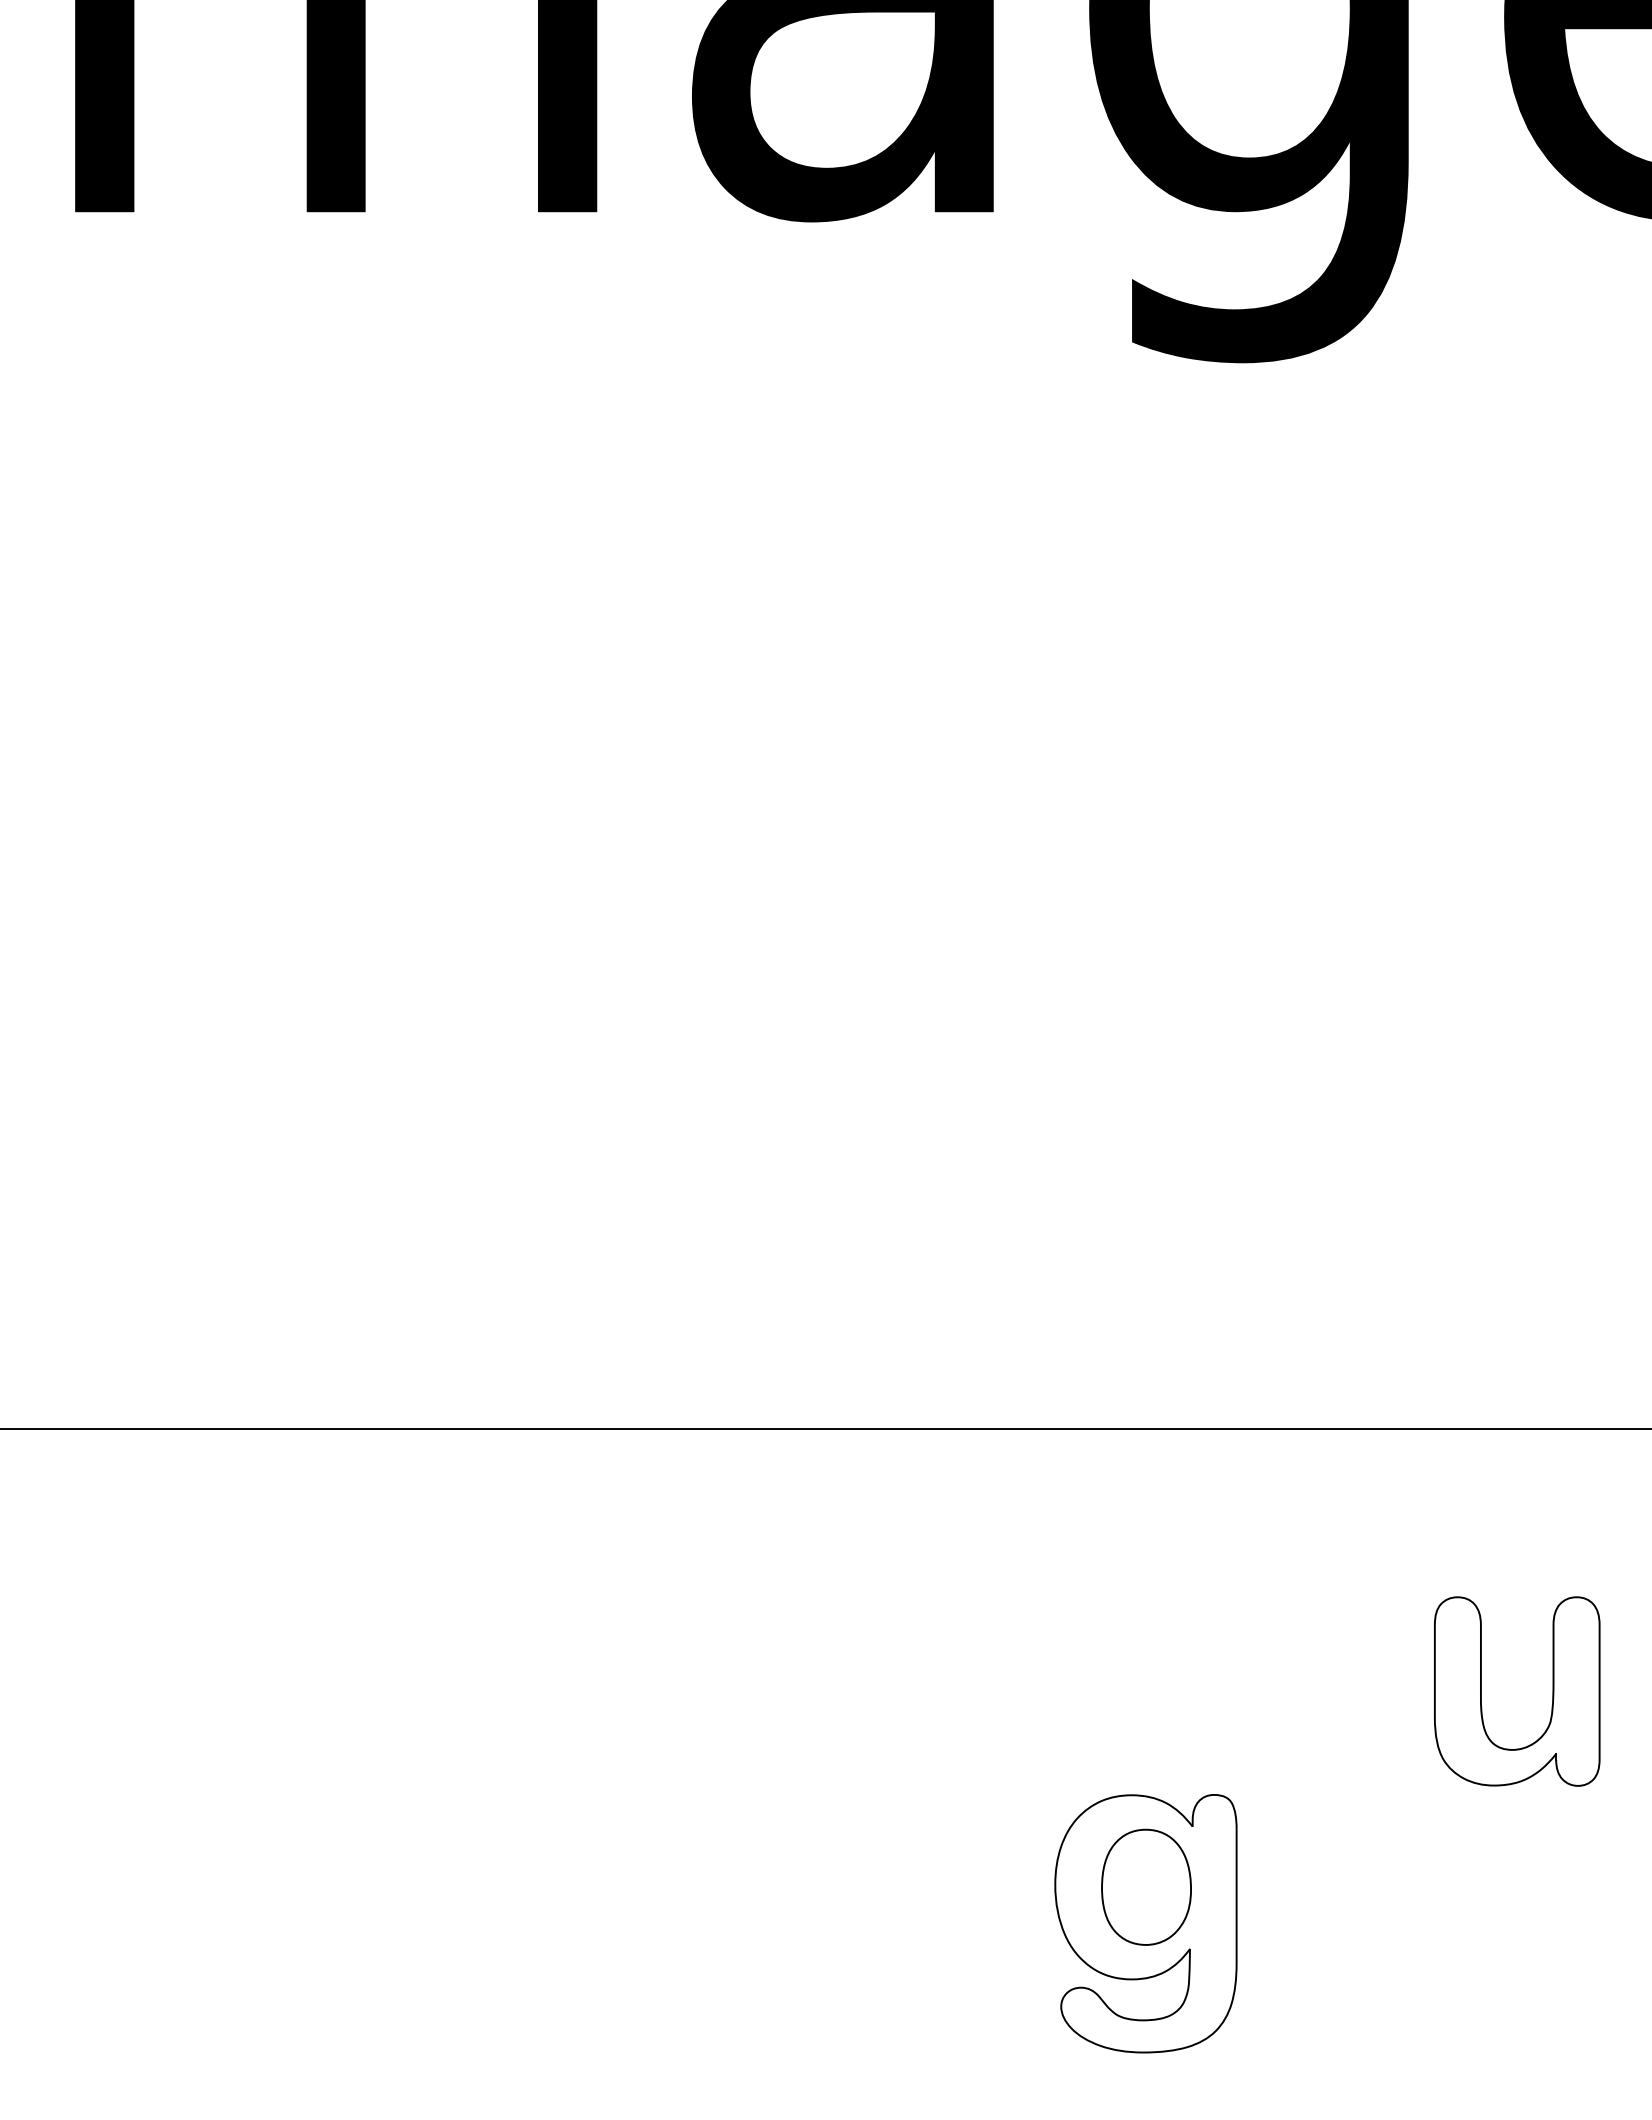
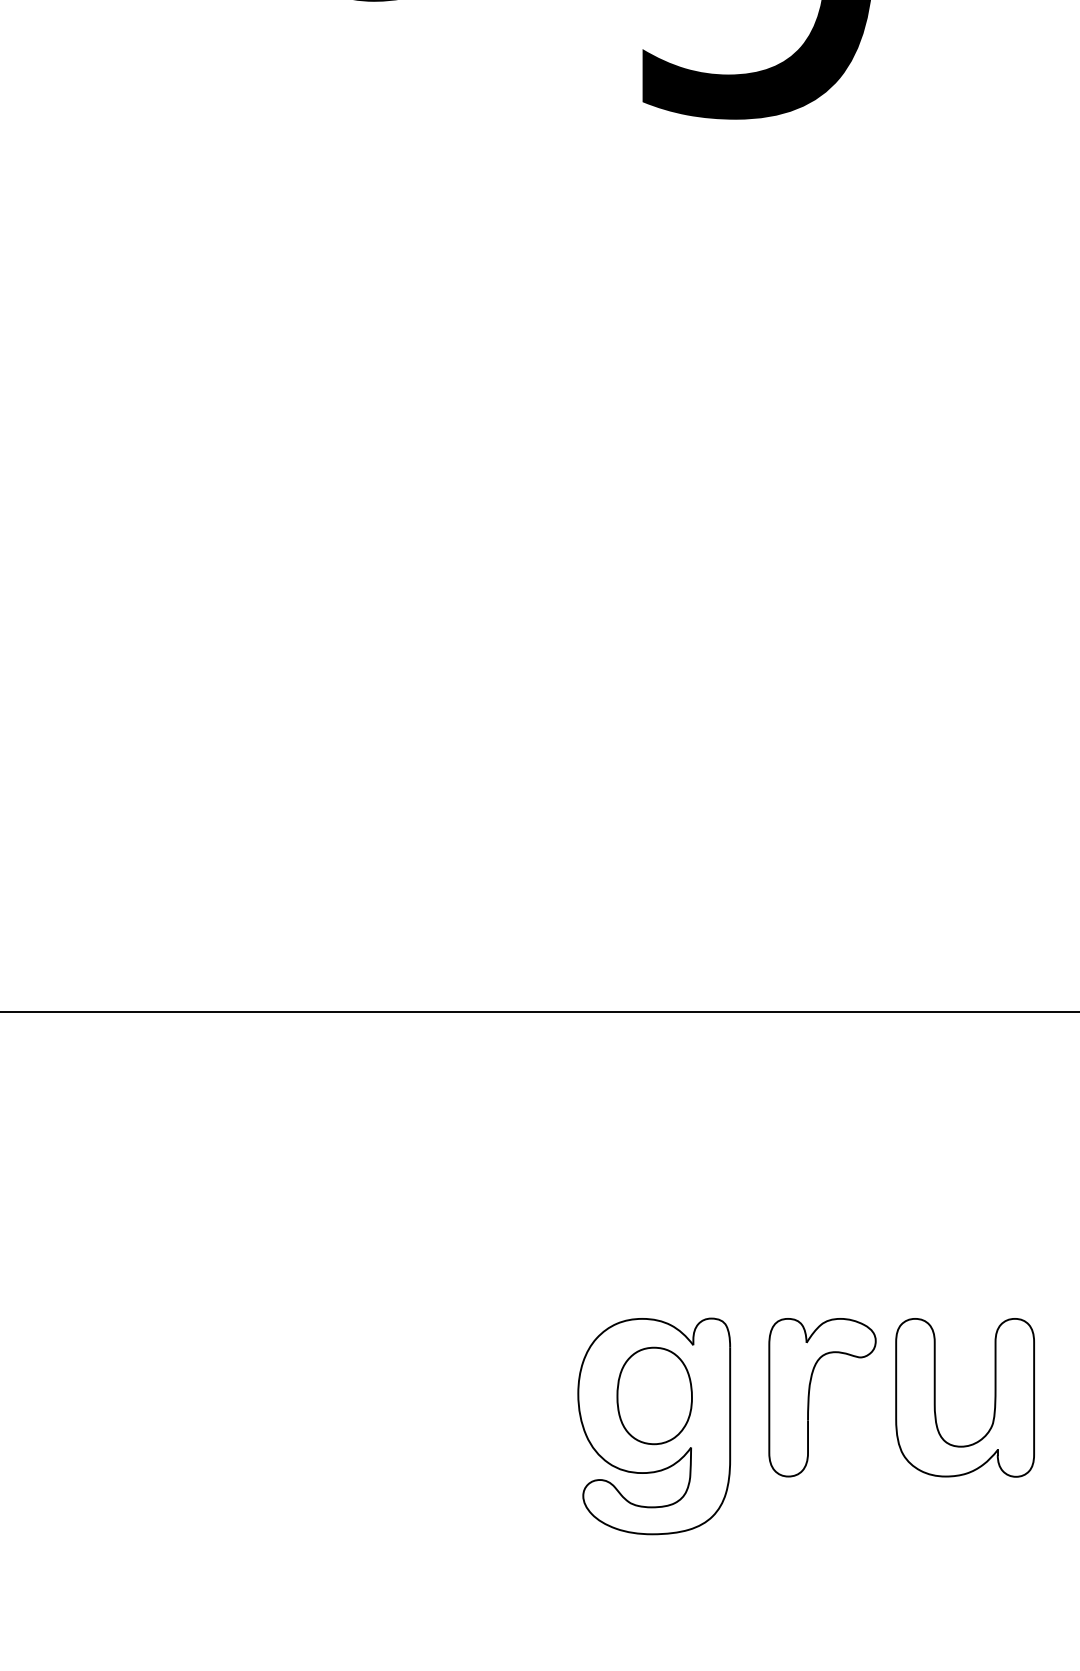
part: (1552, 1691) -> (994, 1397), moved
part: (1331, 1889) -> (809, 1397), added

